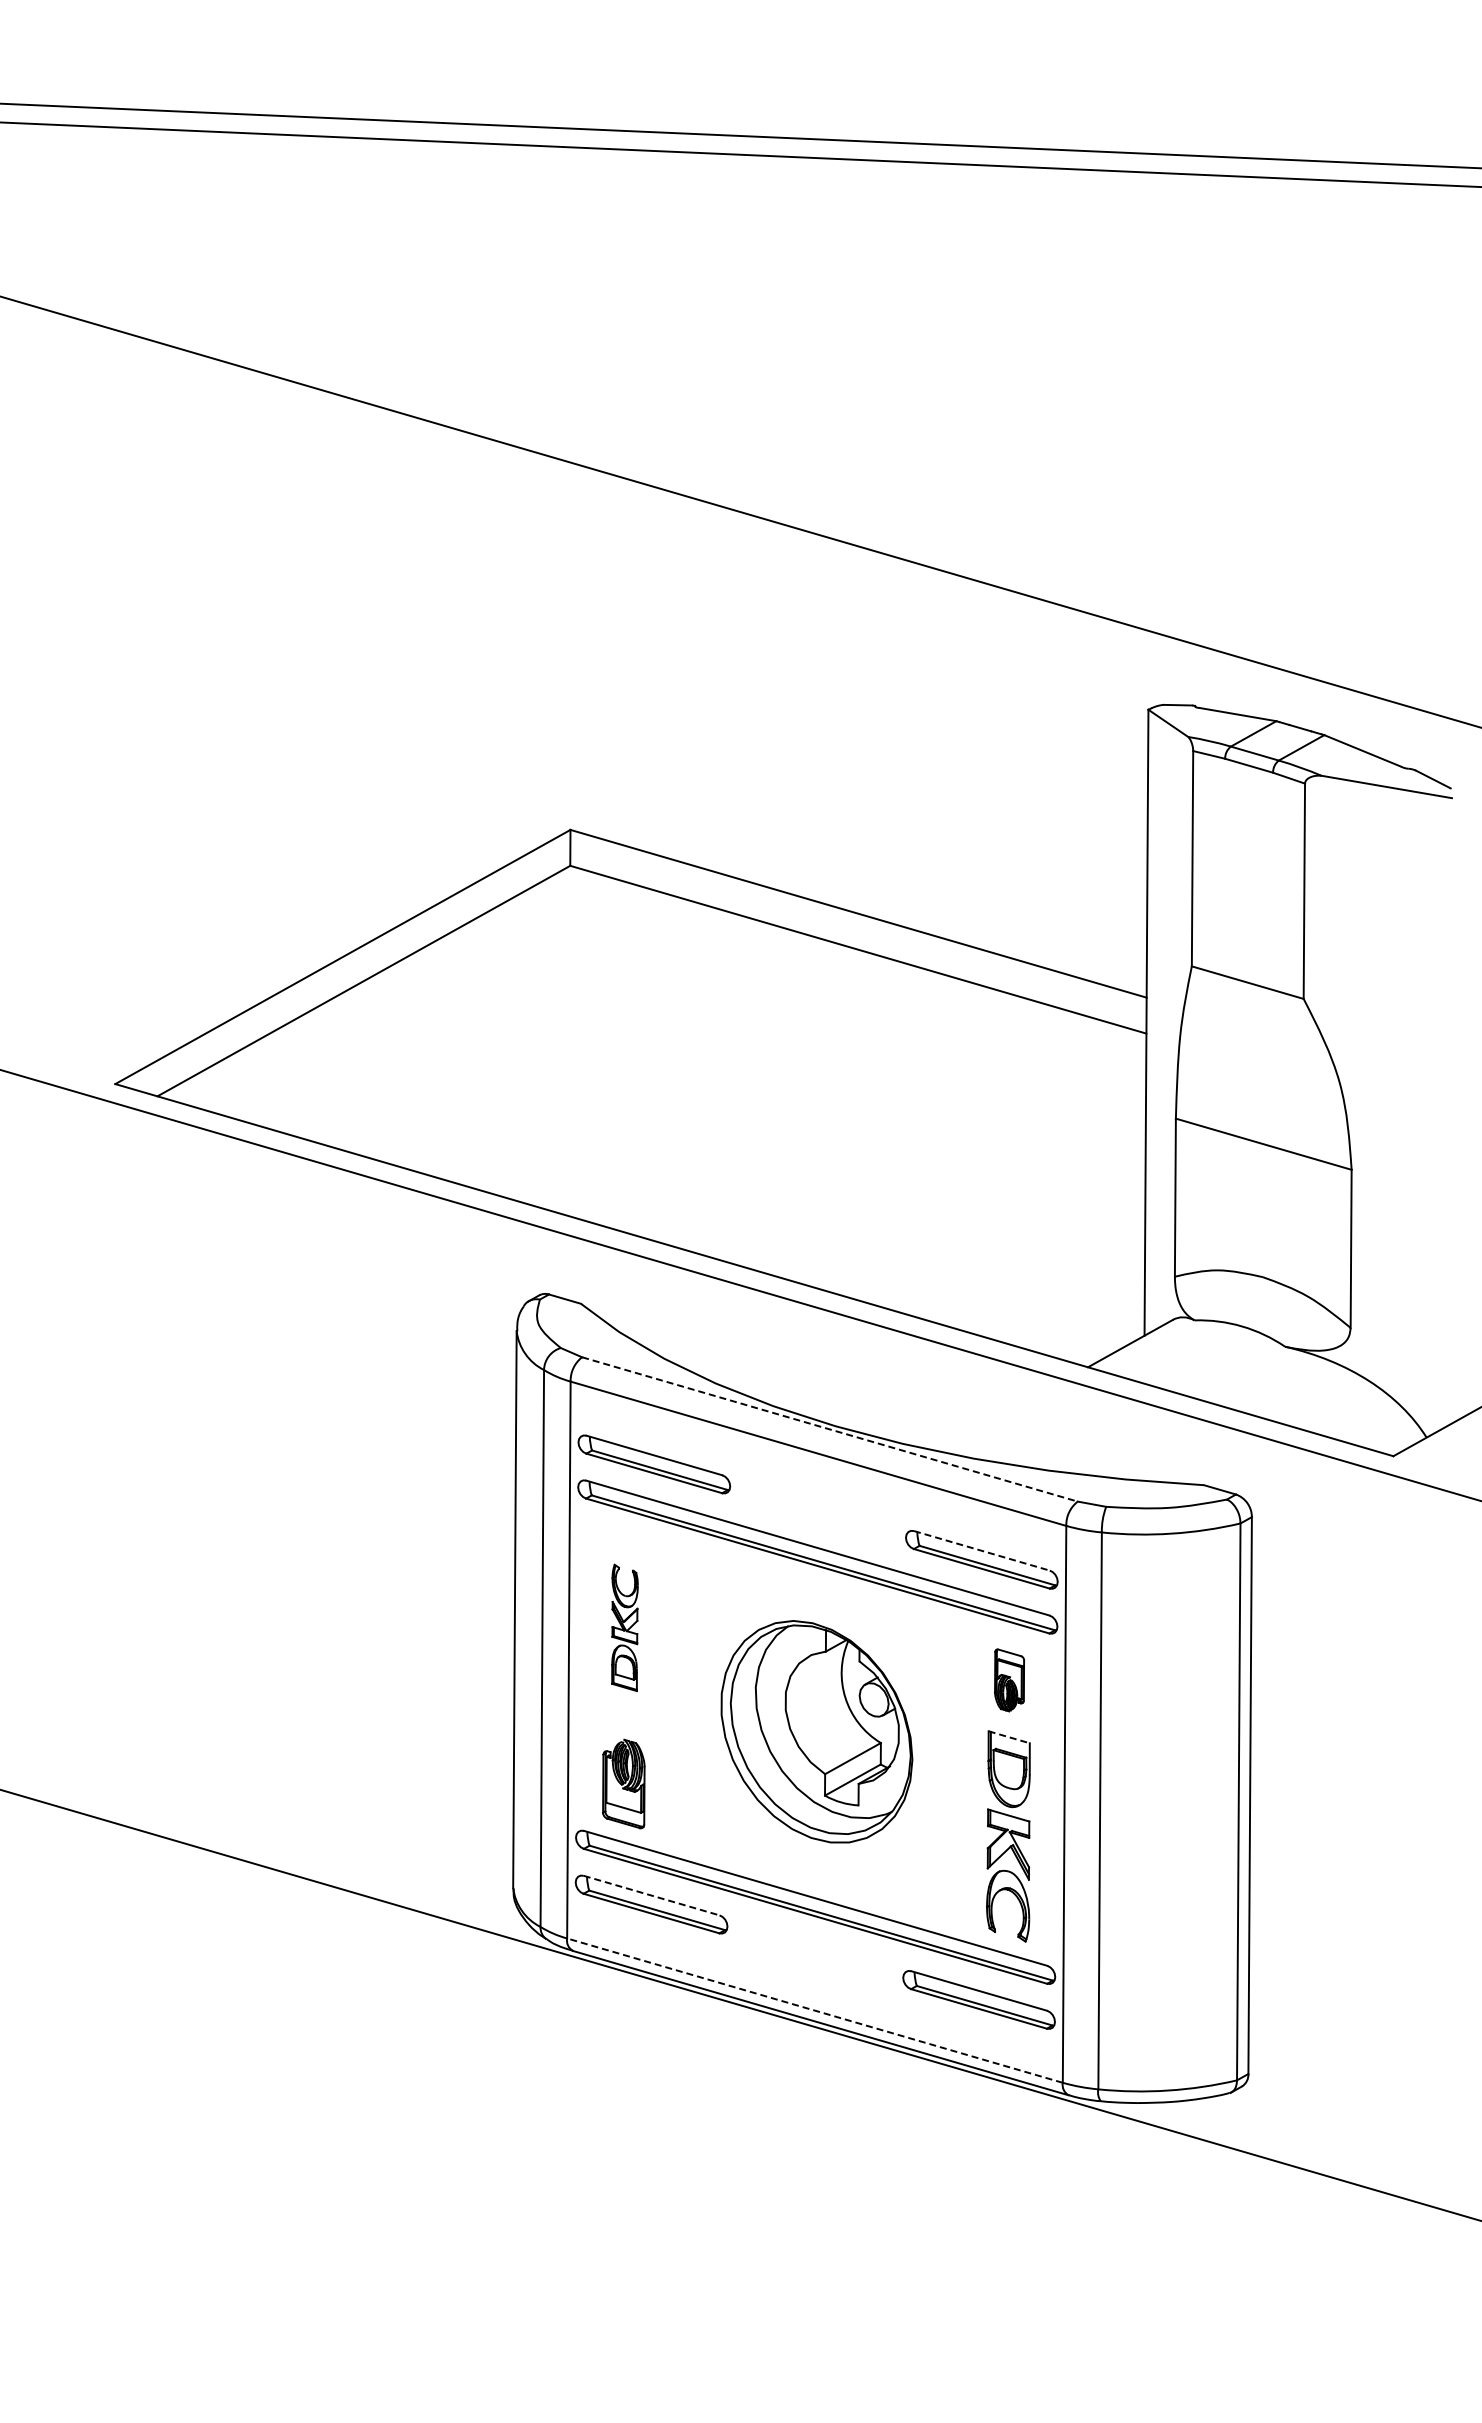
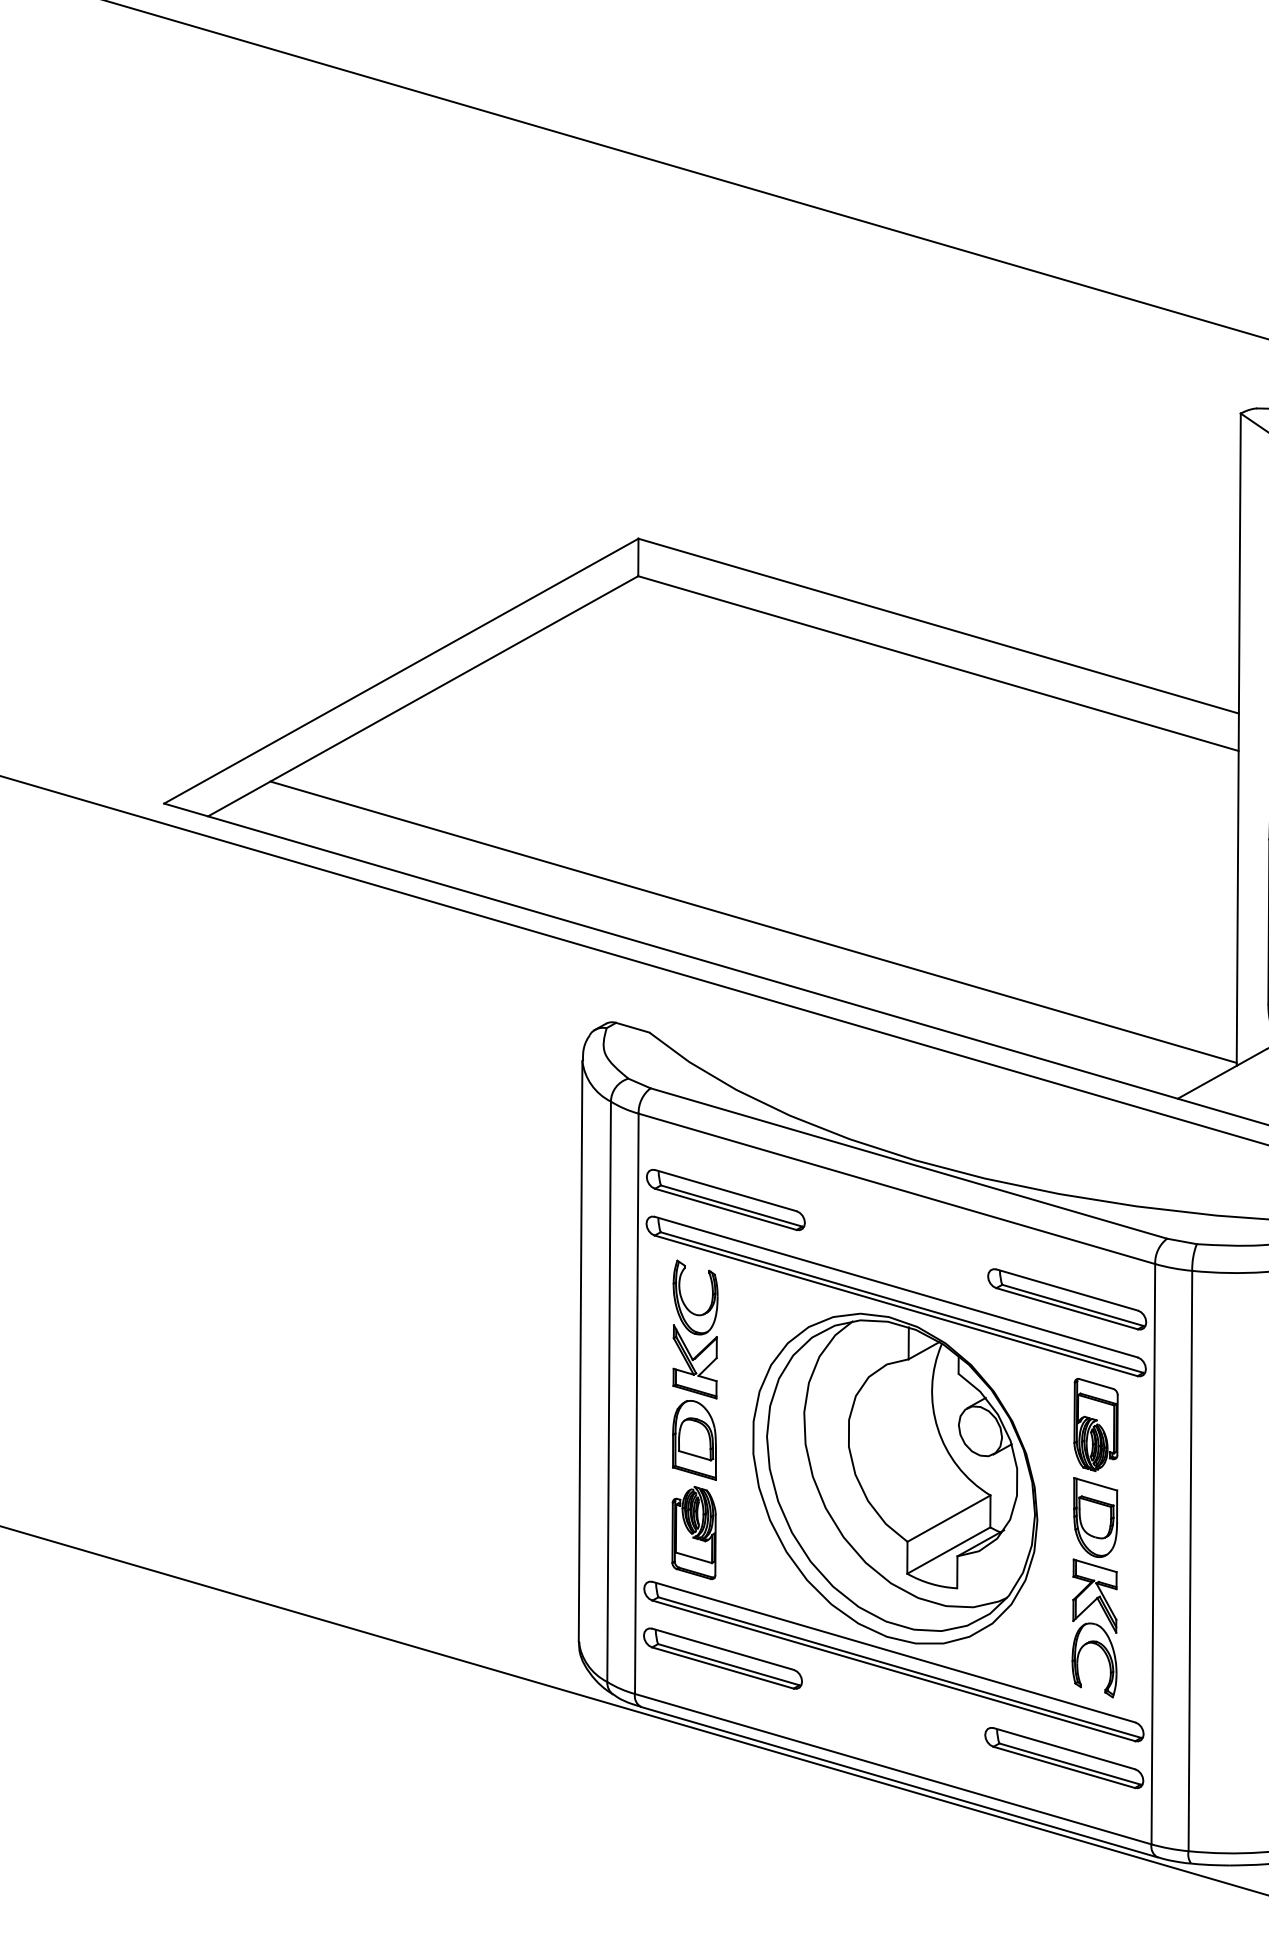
line: (680, 1197) -> (753, 921), added
line: (830, 1429) -> (909, 1163), dashed -> solid
line: (981, 1550) -> (1066, 1289), dashed -> solid
part: (624, 1627) -> (694, 1369), size x1.67
part: (1009, 1680) -> (1095, 1425), size x1.43
part: (816, 1731) -> (894, 1478), size x1.43
line: (1009, 1737) -> (1095, 1484), dashed -> solid
line: (651, 1895) -> (722, 1649), dashed -> solid
line: (814, 2010) -> (892, 1769), dashed -> solid

